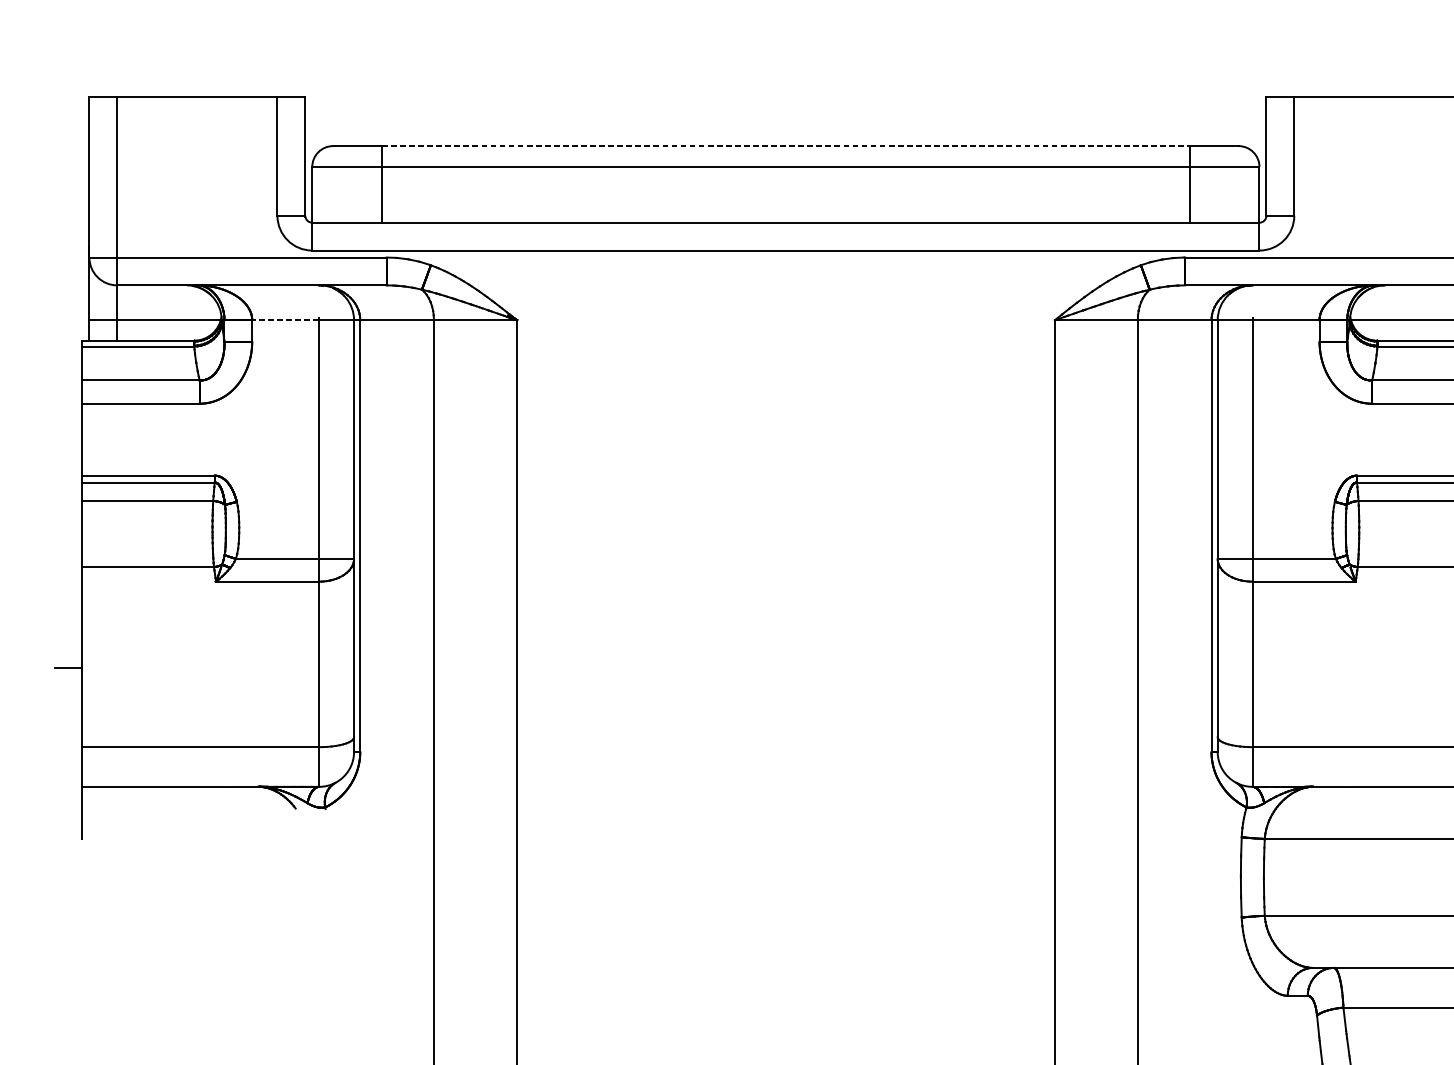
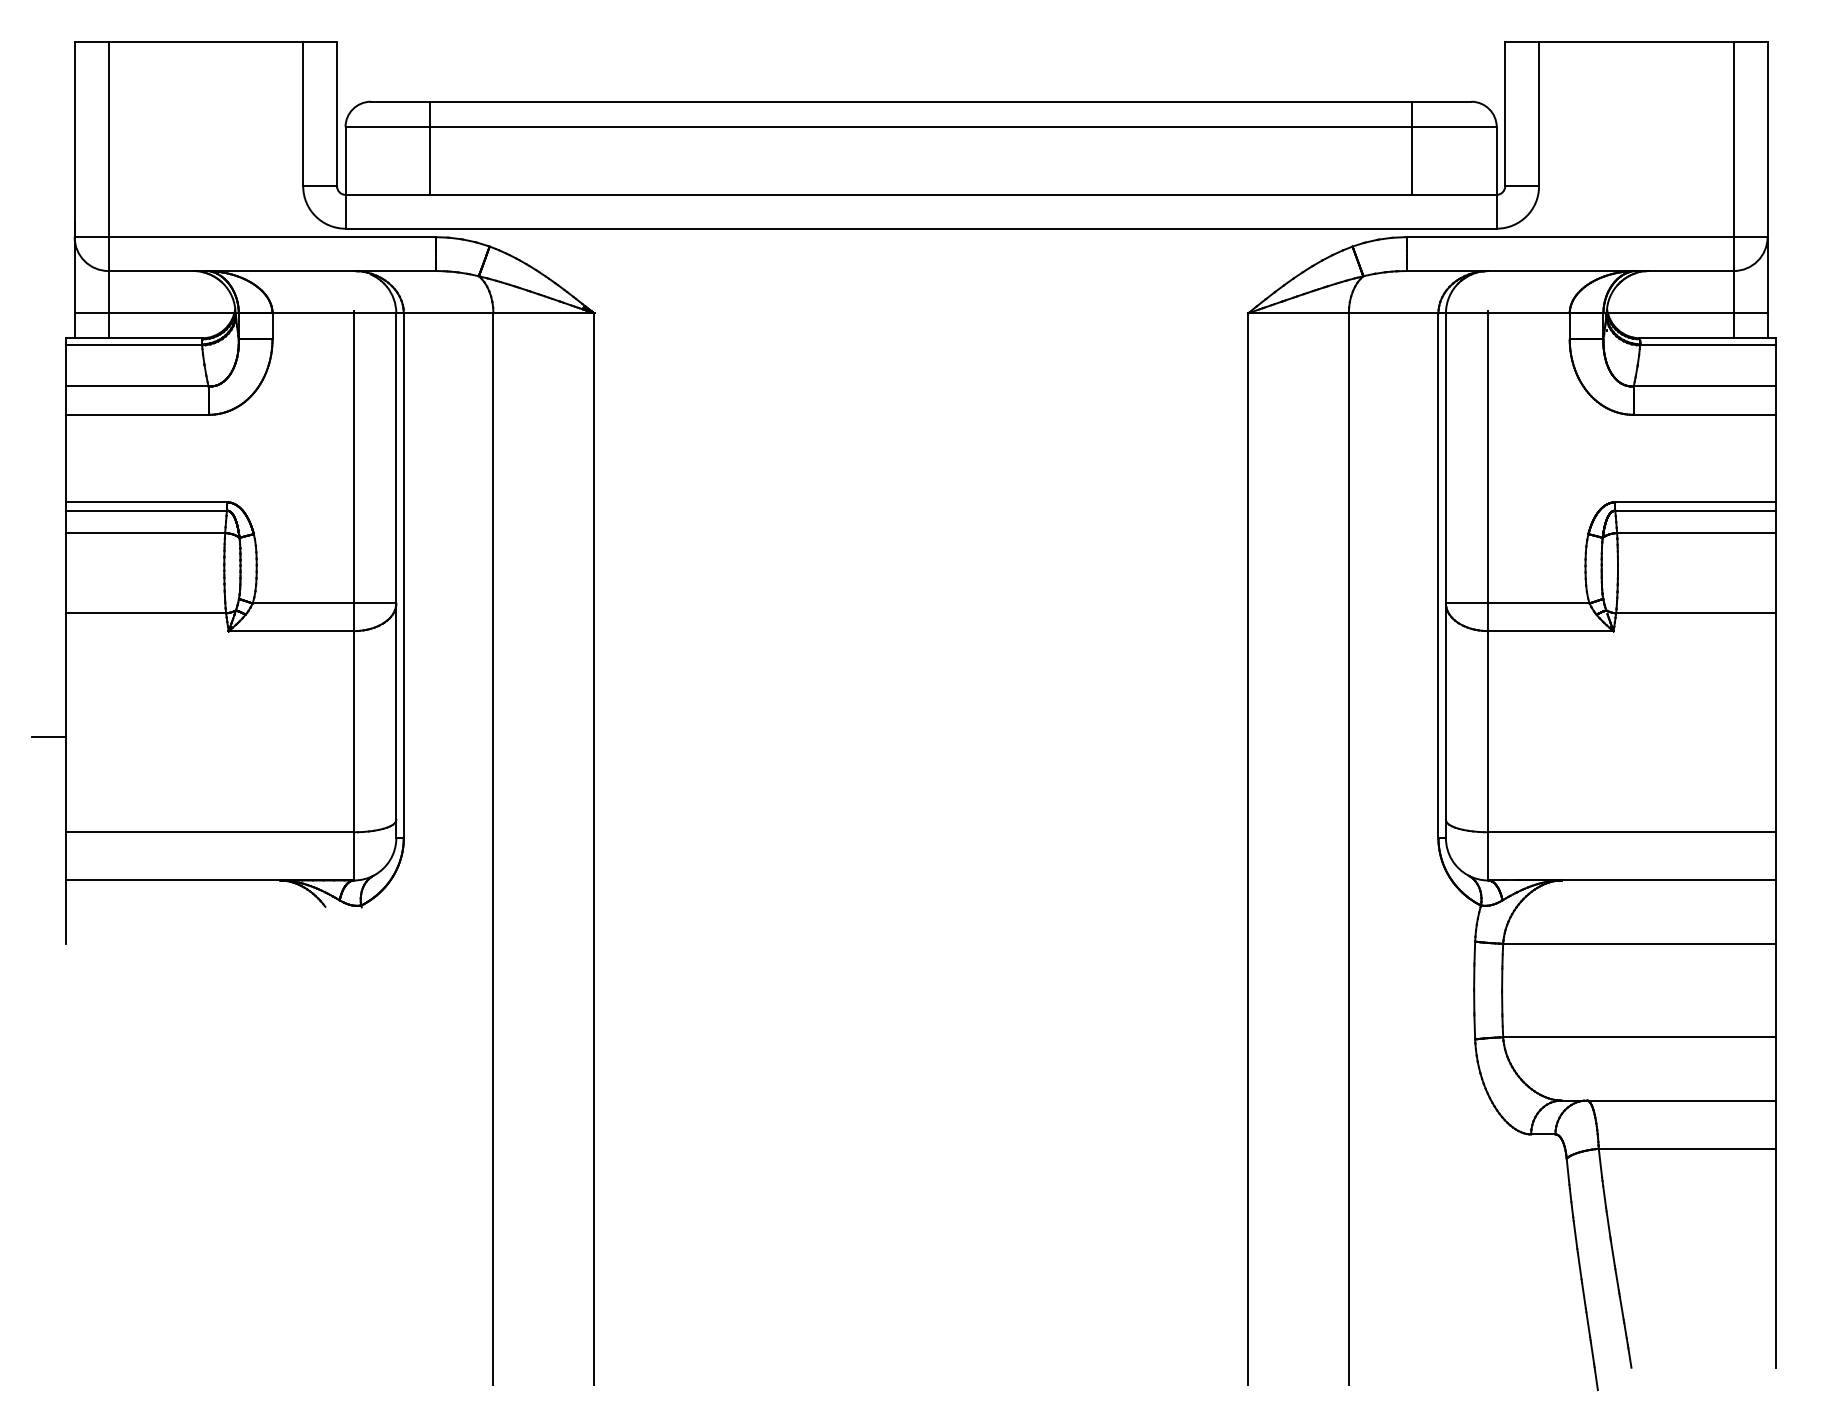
line: (786, 145) -> (921, 101), dashed -> solid
line: (285, 320) -> (313, 313), dashed -> solid

